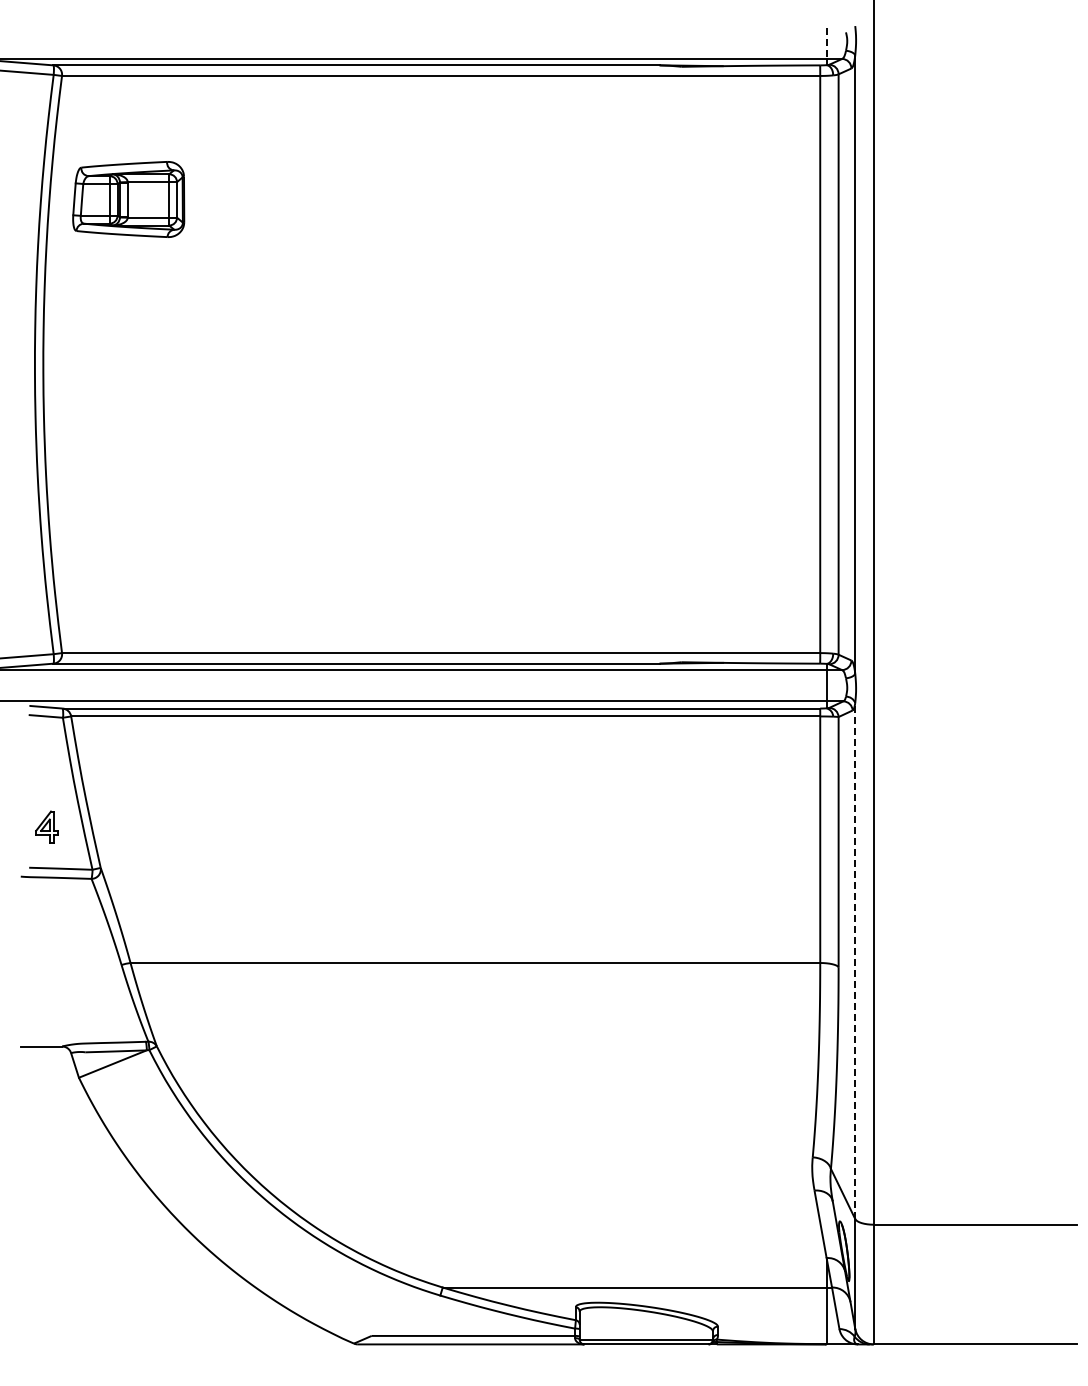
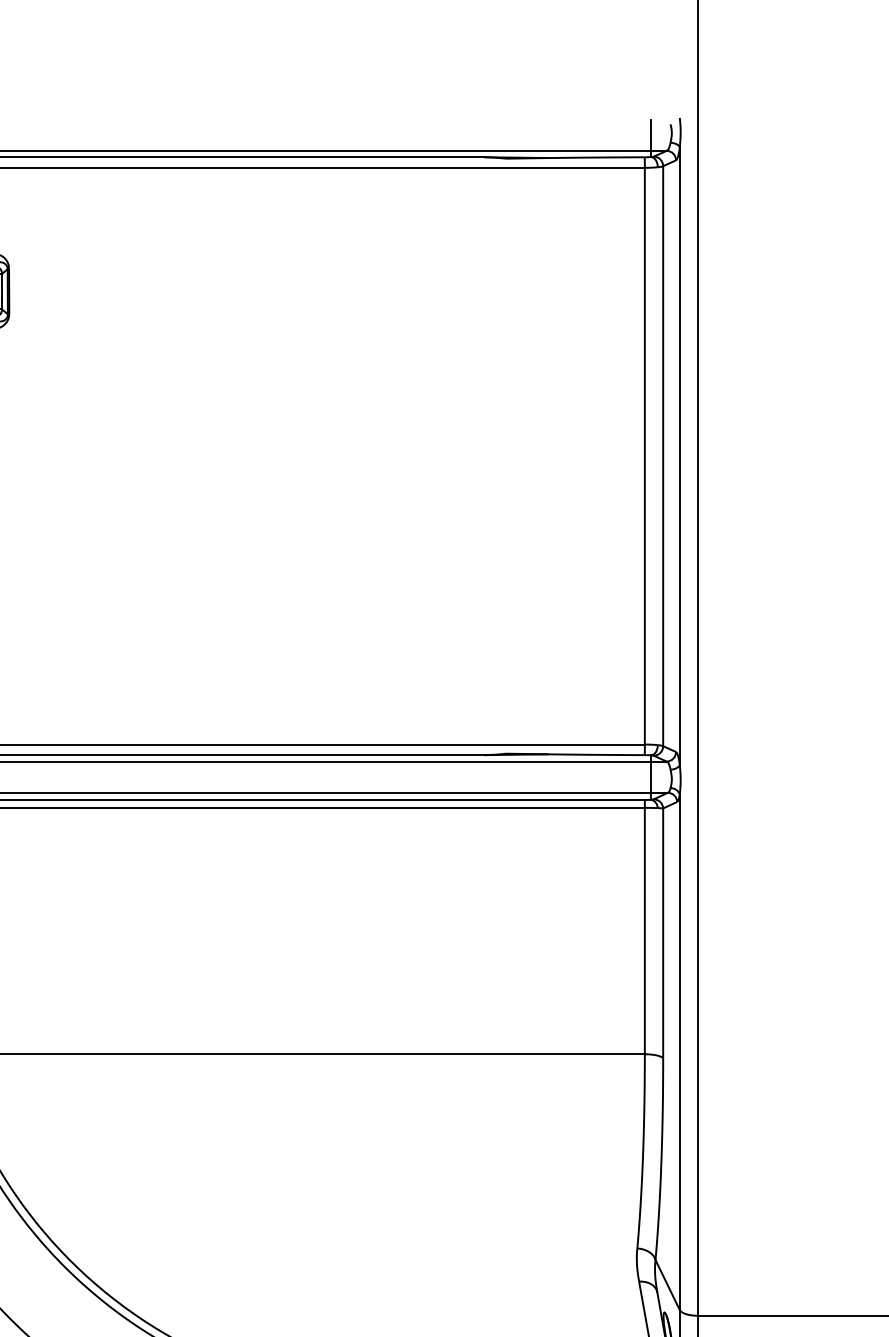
line: (826, 43) -> (651, 135), dashed -> solid
line: (855, 960) -> (680, 1051), dashed -> solid

